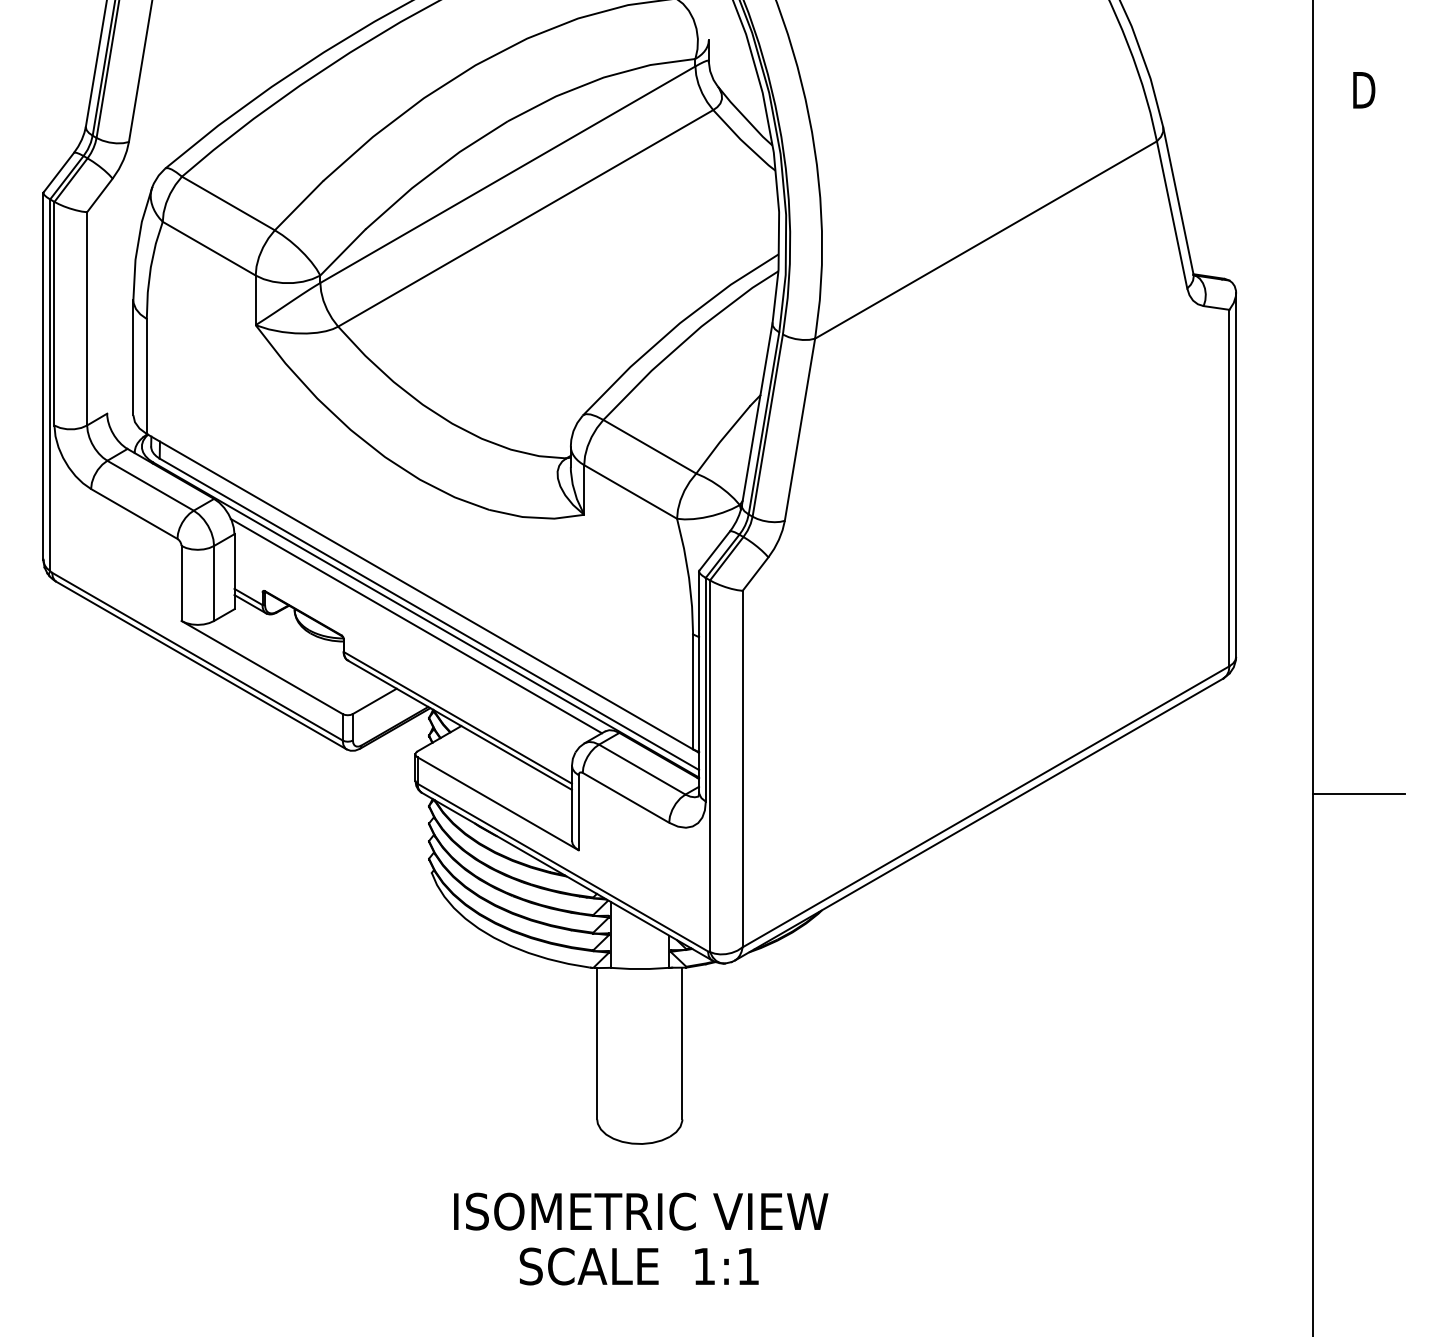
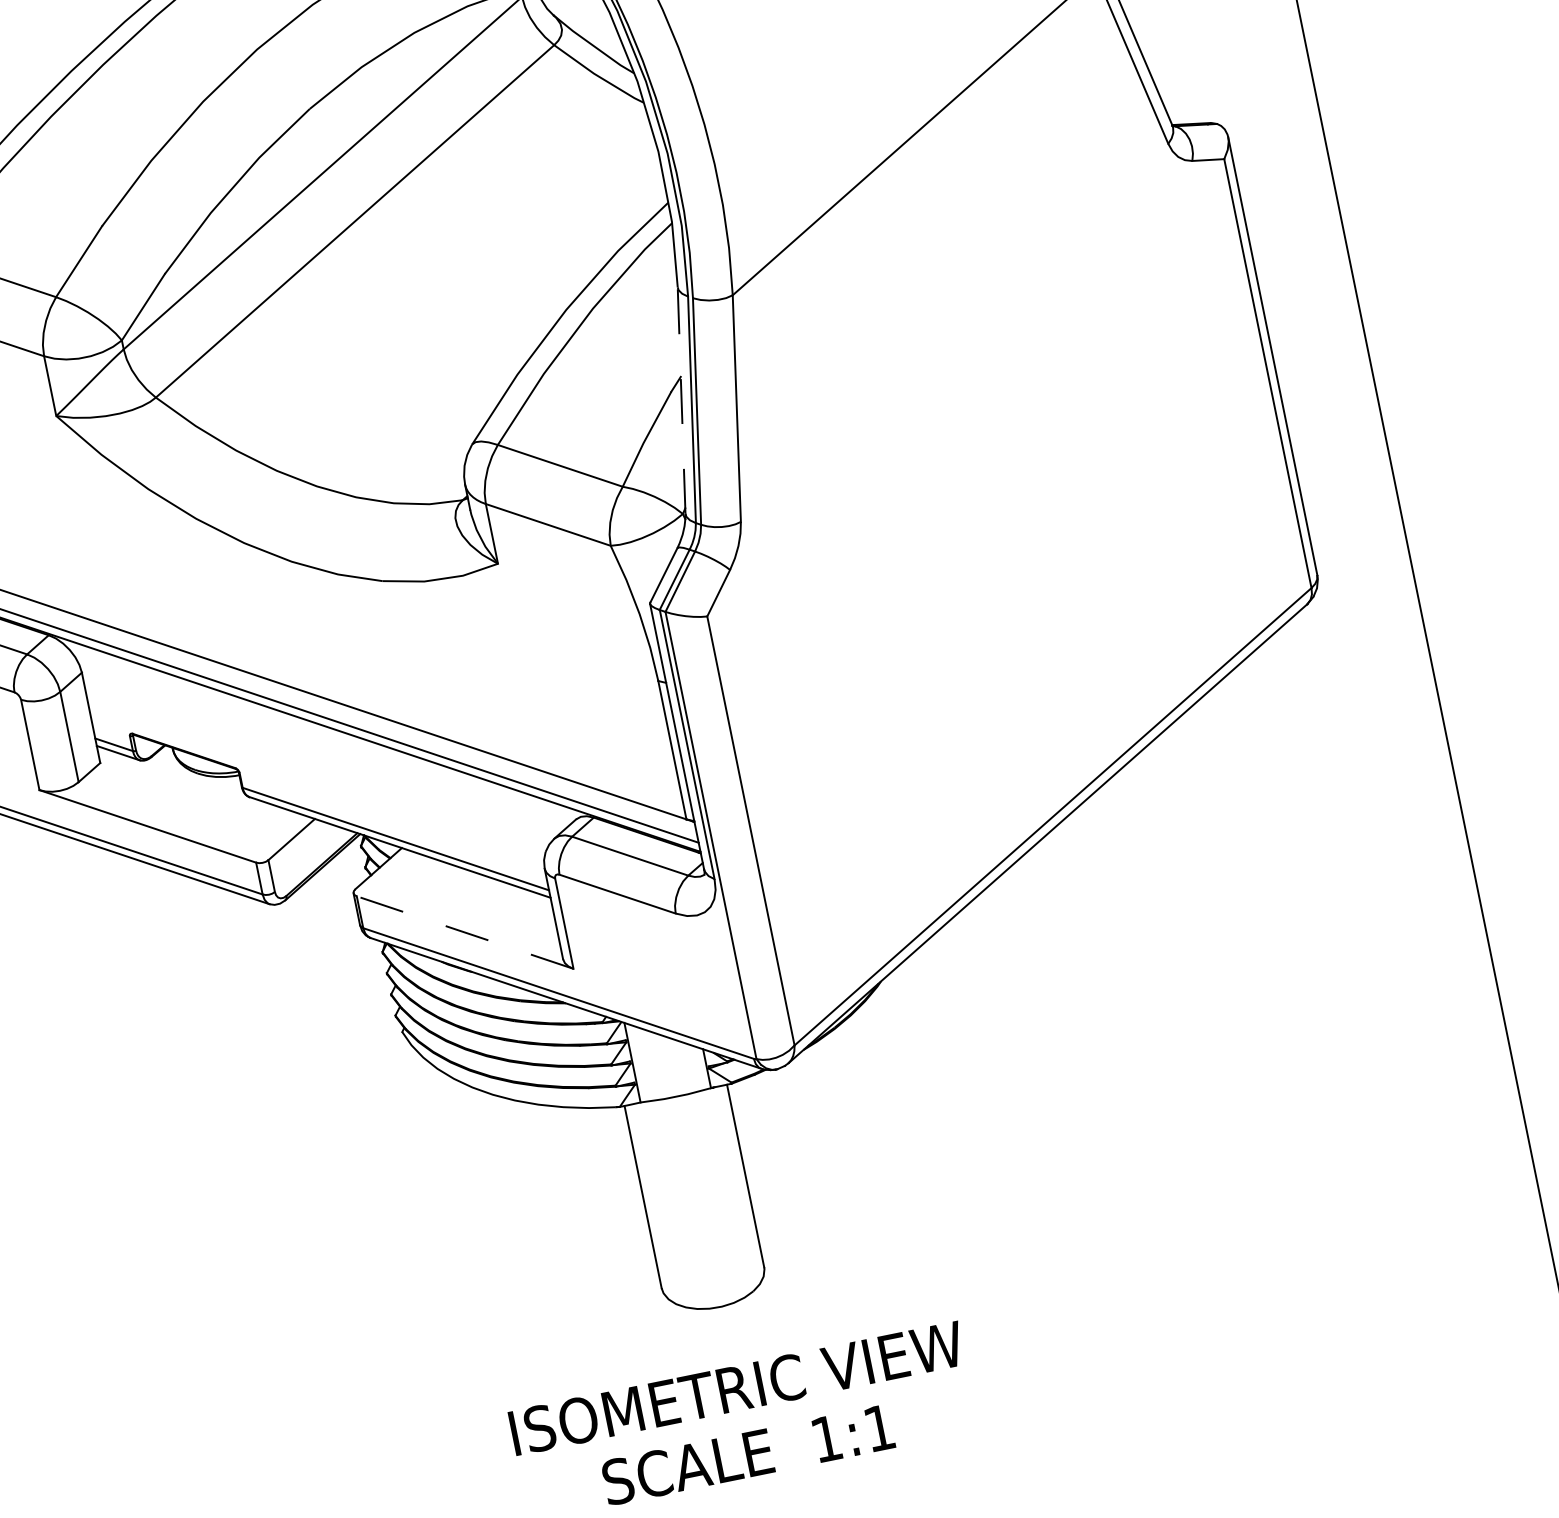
line: (757, 413) -> (681, 399), solid -> dashed
line: (415, 626) -> (322, 739), removed
line: (1358, 794) -> (1498, 710), removed
line: (497, 803) -> (464, 932), solid -> dashed

